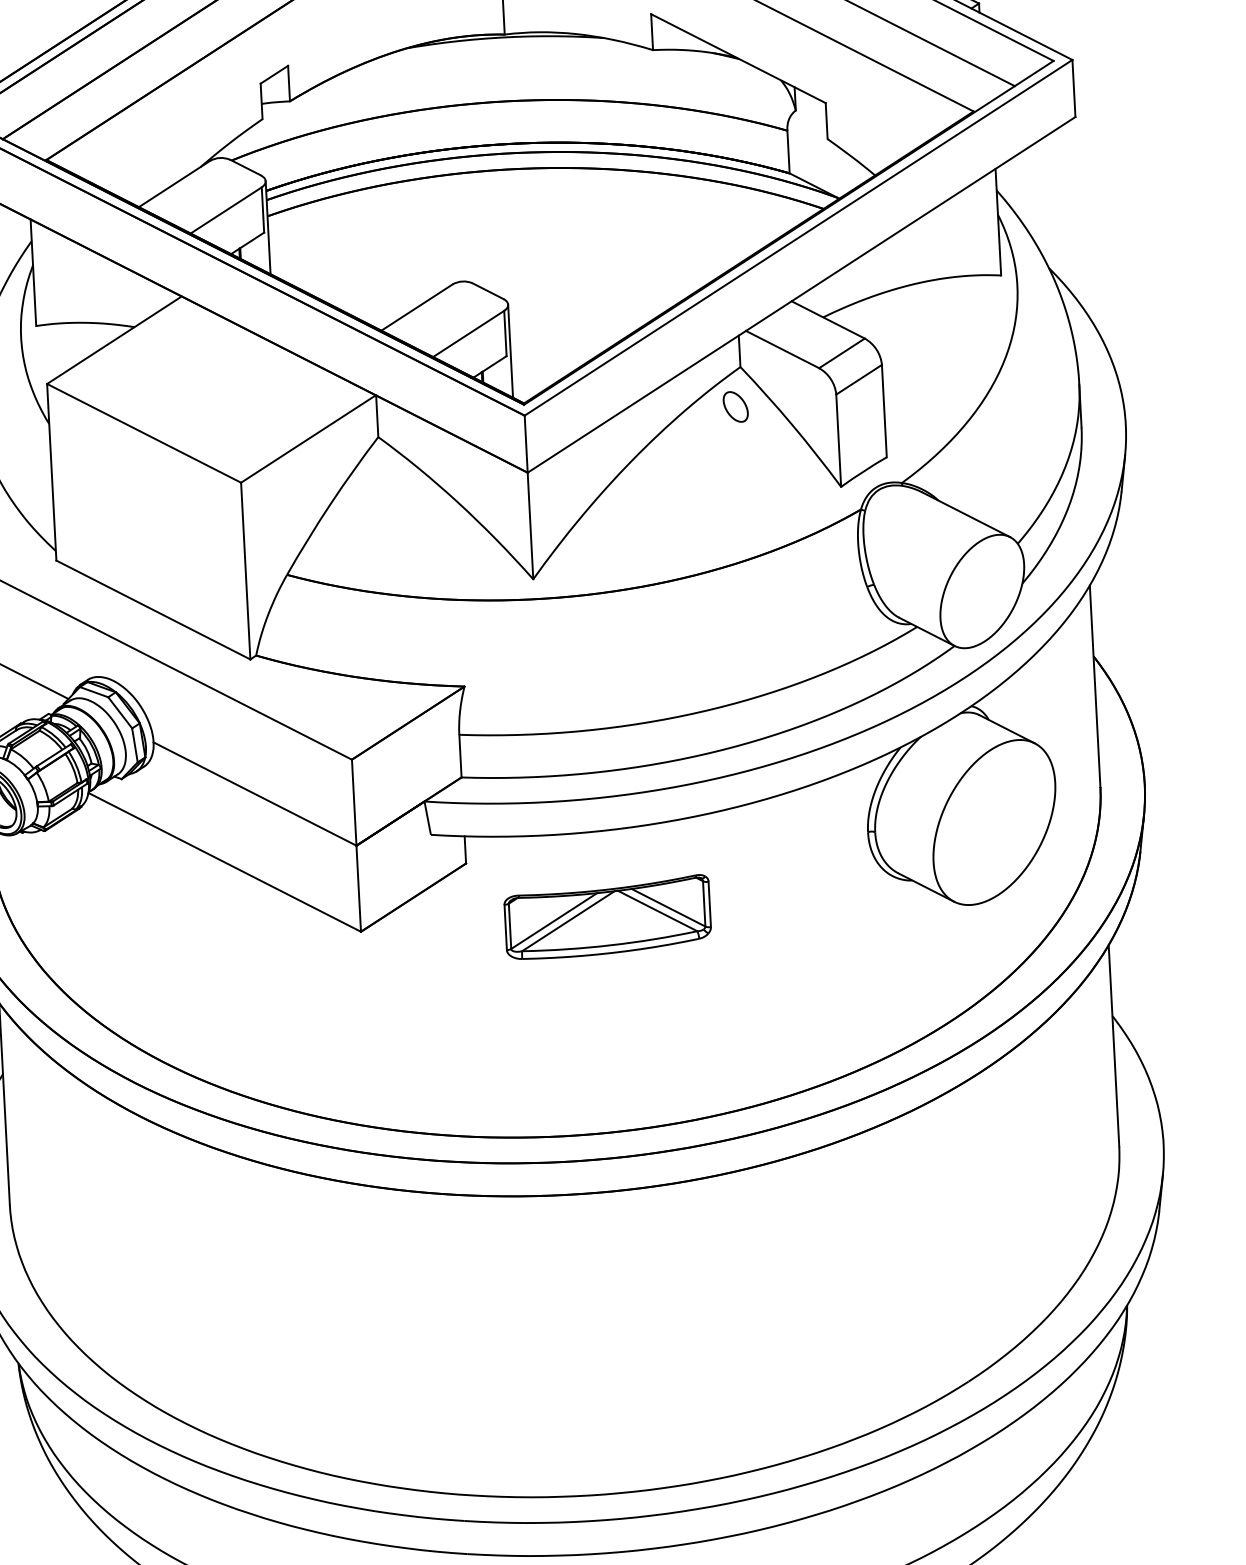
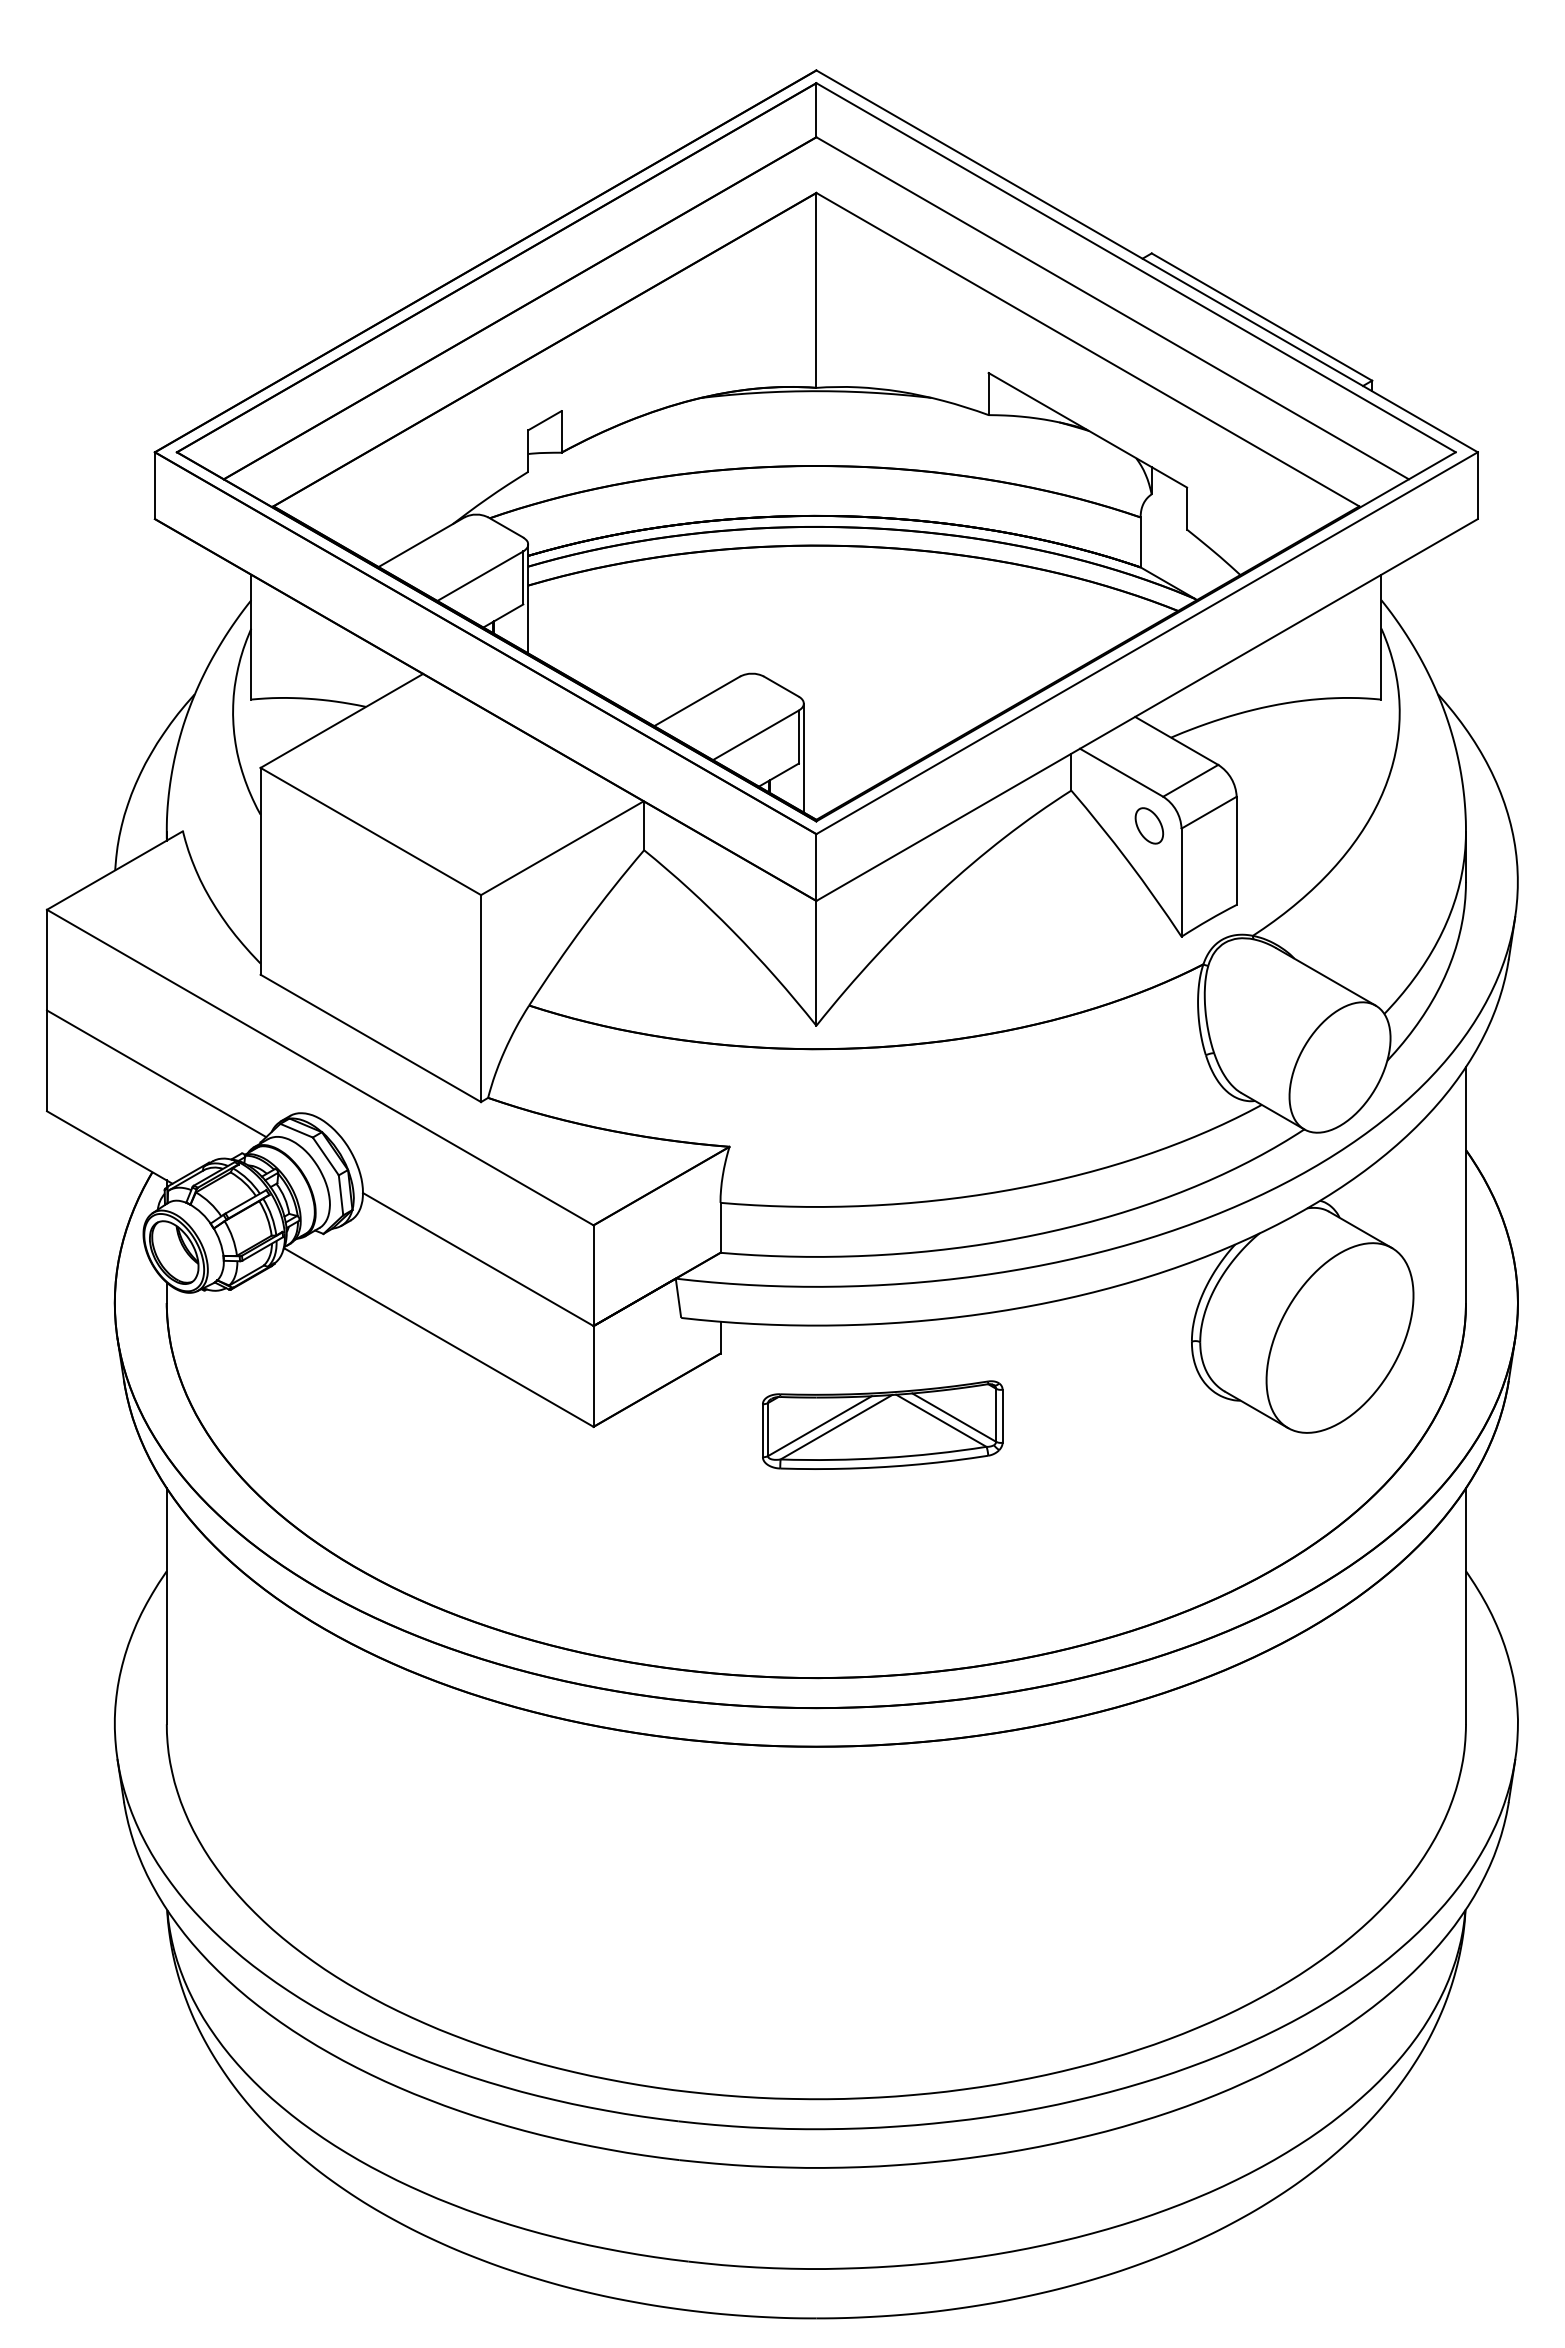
part: (735, 406) -> (1149, 825), moved

